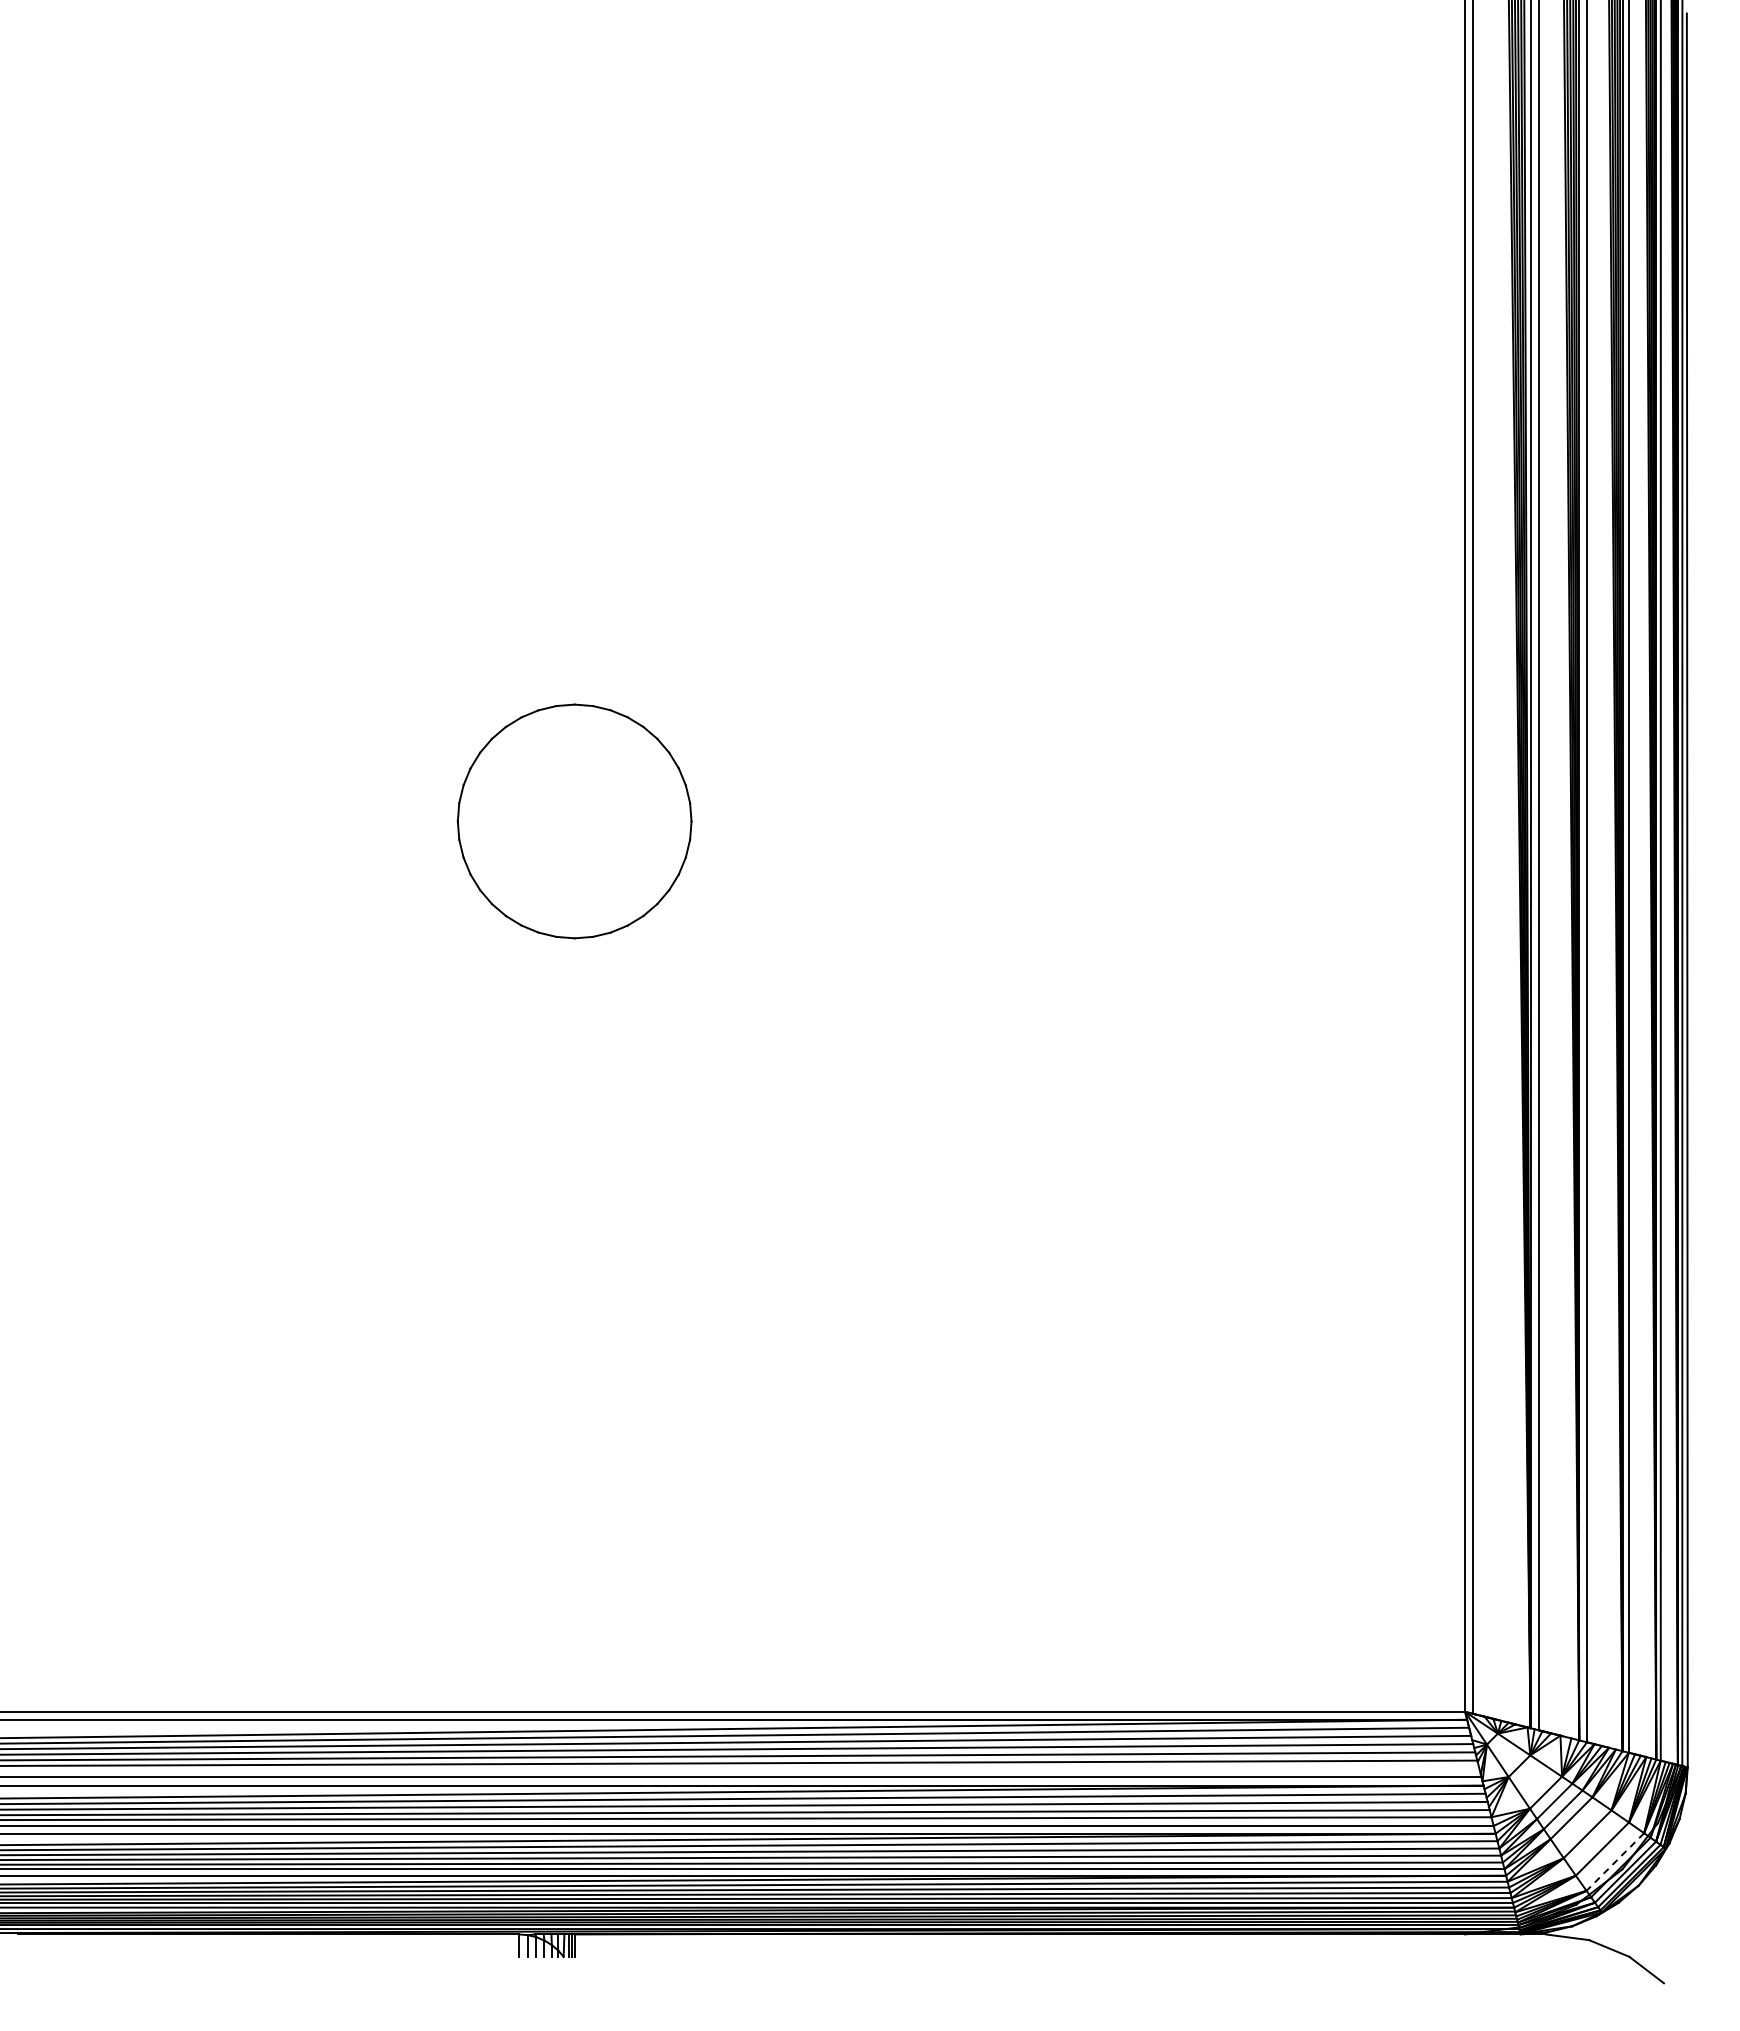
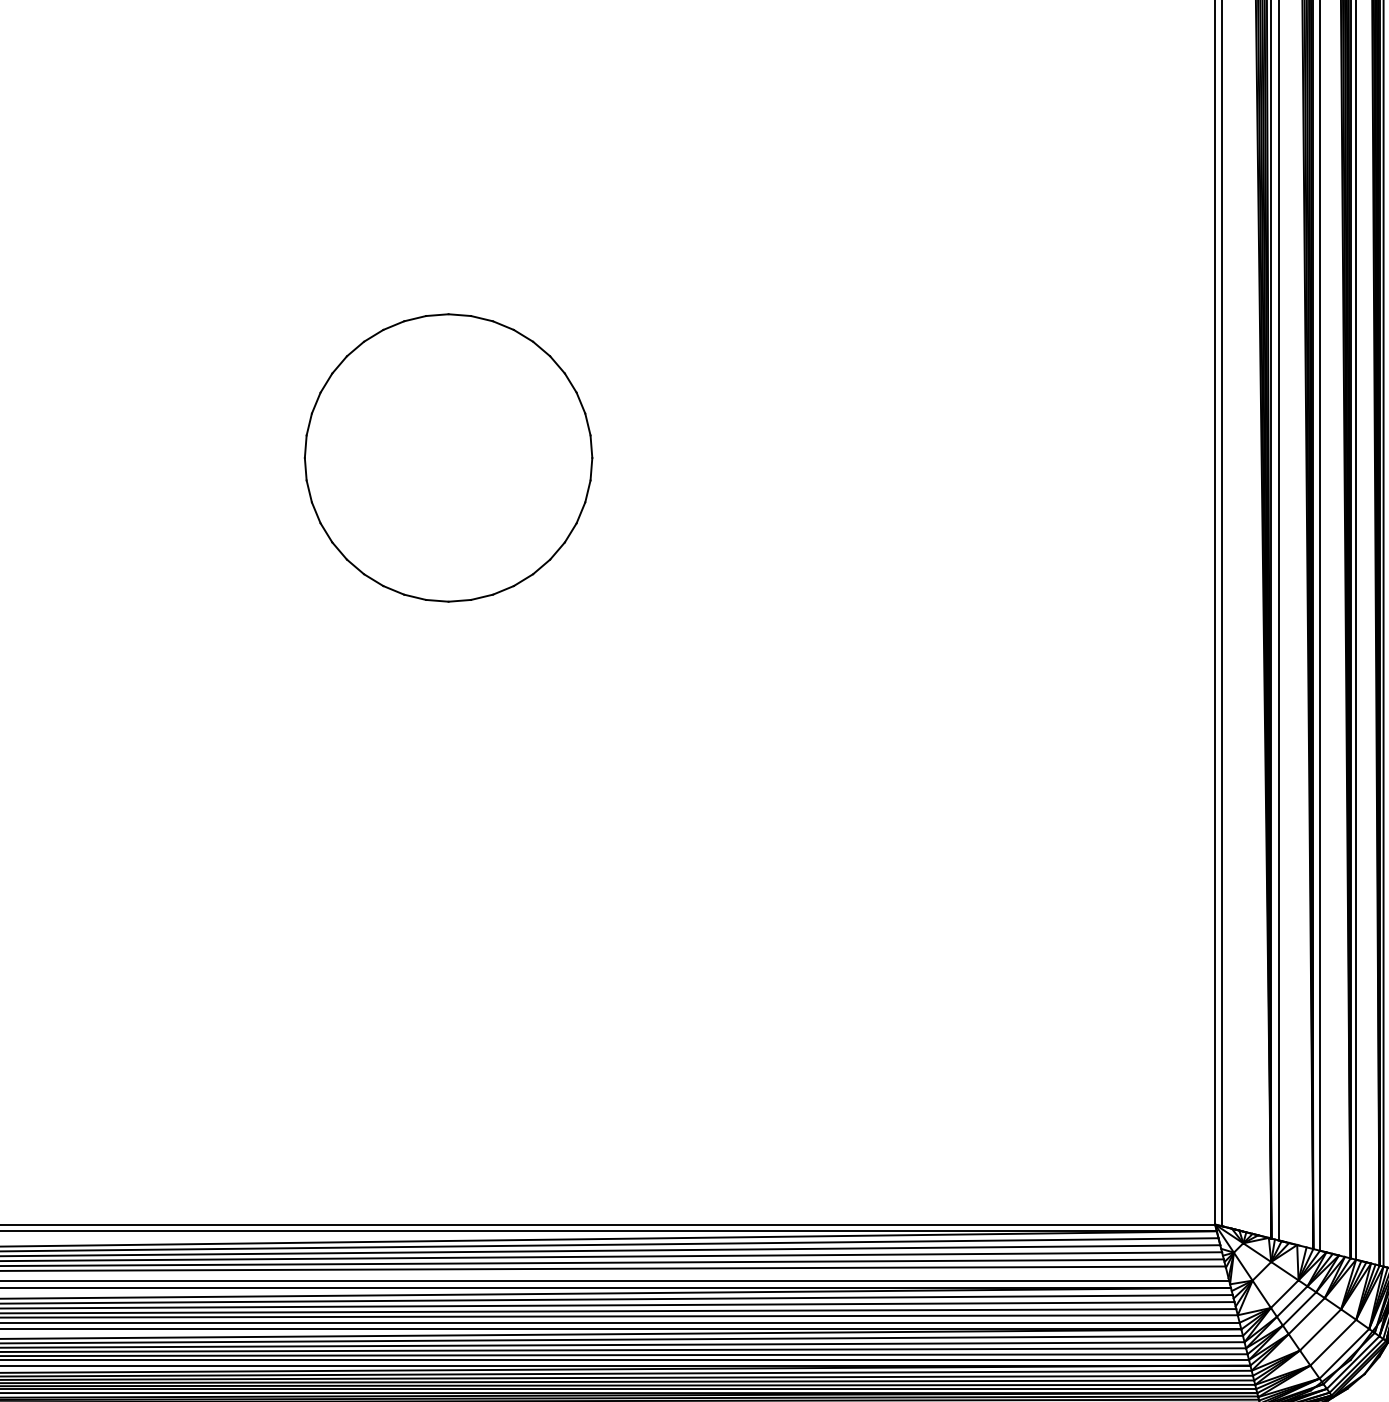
part: (574, 821) -> (448, 458), size x1.43
line: (1615, 1862) -> (1344, 1354), dashed -> solid

